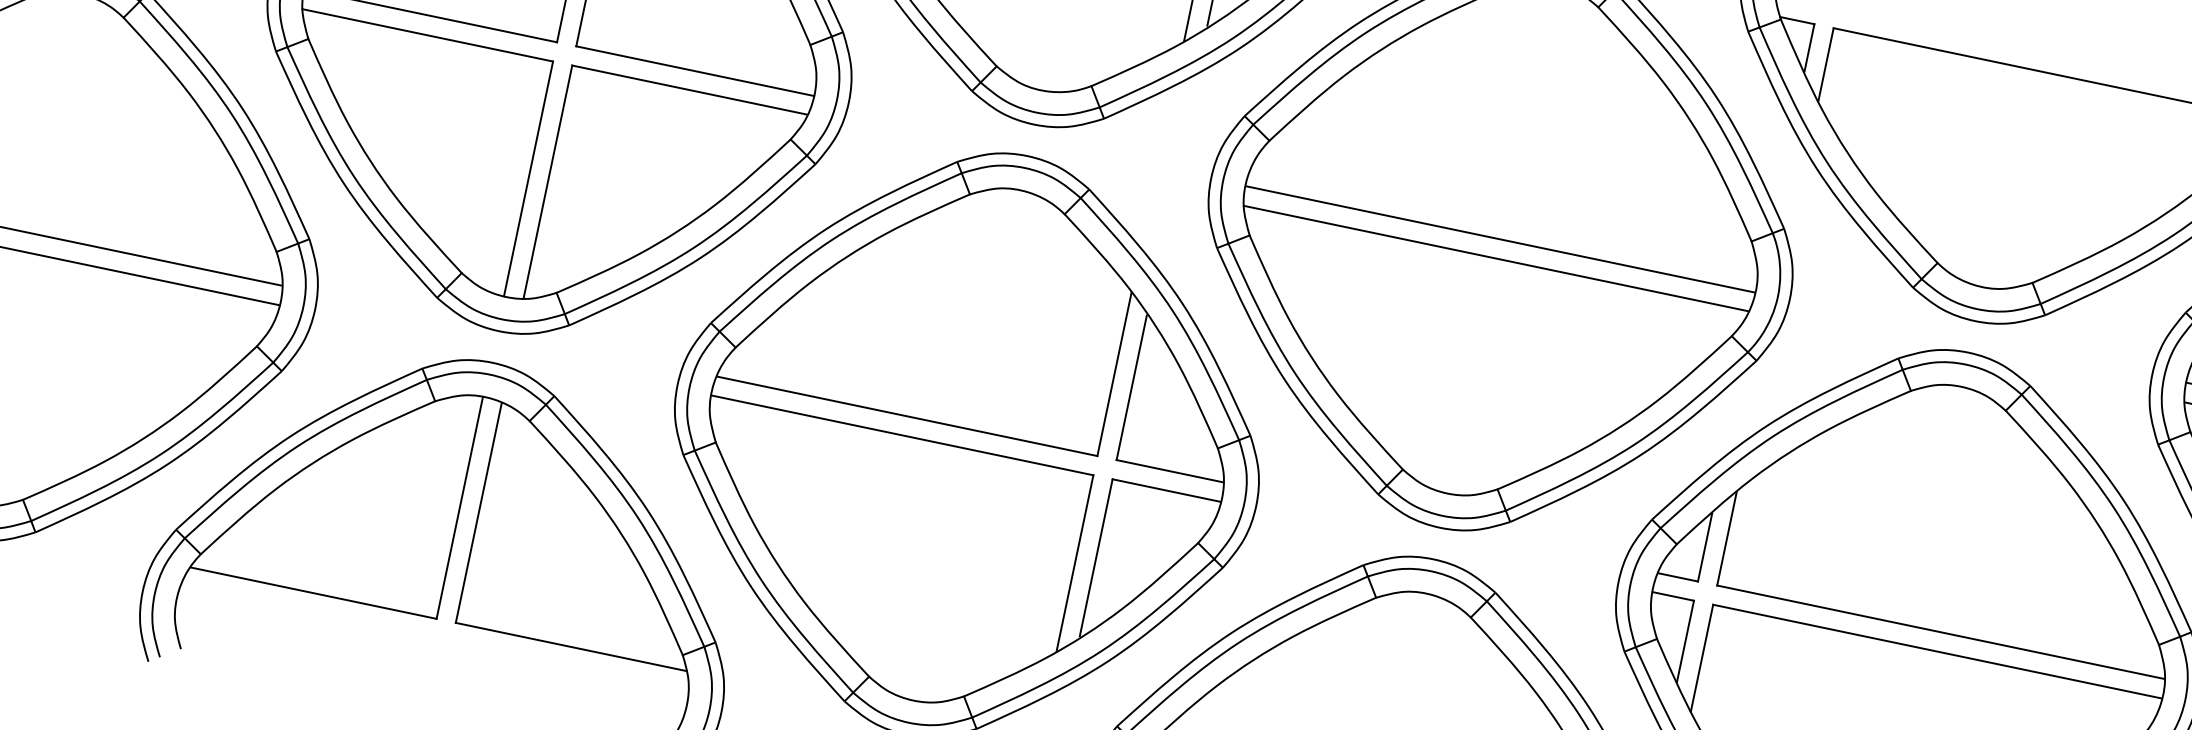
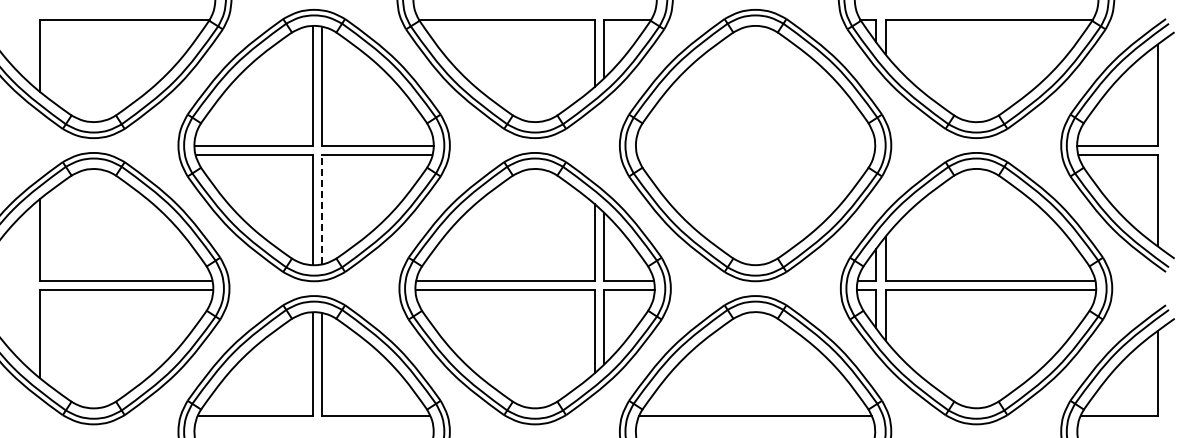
line: (548, 181) -> (322, 209), solid -> dashed
line: (1500, 238) -> (755, 145), removed
line: (1496, 257) -> (755, 154), removed

